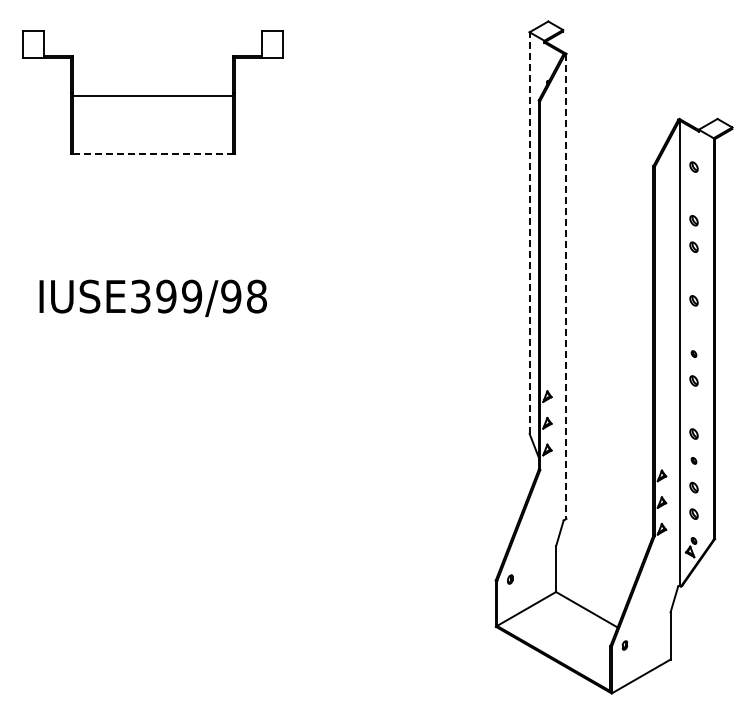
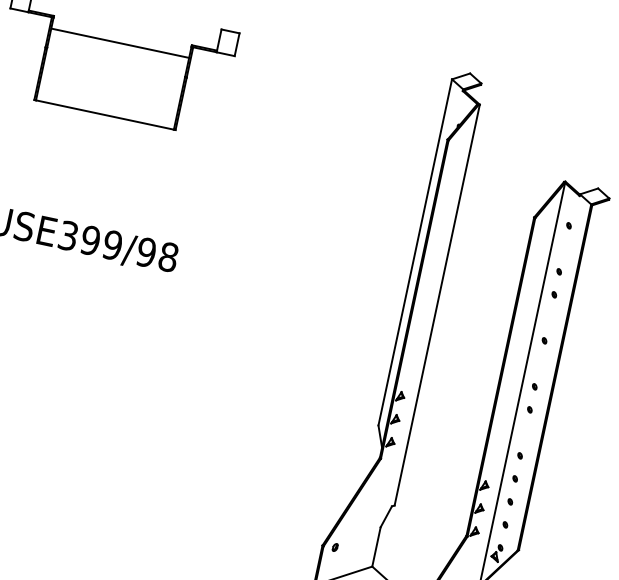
line: (152, 96) -> (120, 43), moved
line: (152, 153) -> (104, 114), dashed -> solid
part: (693, 167) -> (568, 225), size x0.62
part: (693, 220) -> (558, 271), size x0.62
line: (529, 233) -> (415, 252), dashed -> solid
part: (693, 247) -> (553, 294), size x0.62
line: (566, 286) -> (437, 305), dashed -> solid
part: (693, 300) -> (544, 340), size x0.62
part: (693, 380) -> (529, 409), size x0.62
part: (693, 434) -> (519, 456), size x0.62
part: (693, 487) -> (509, 501), size x0.62
part: (693, 514) -> (504, 524), size x0.62

